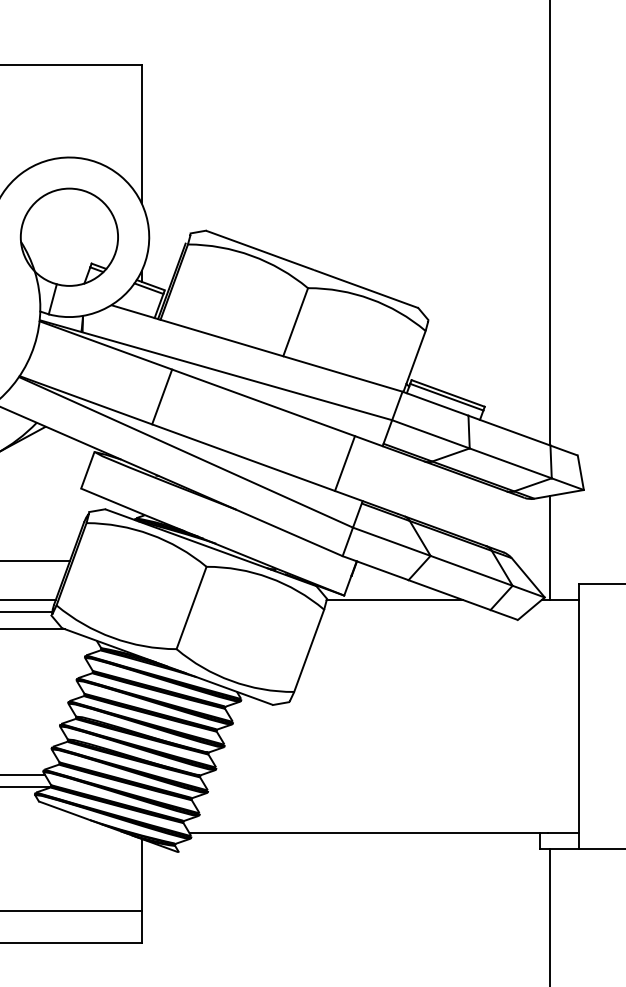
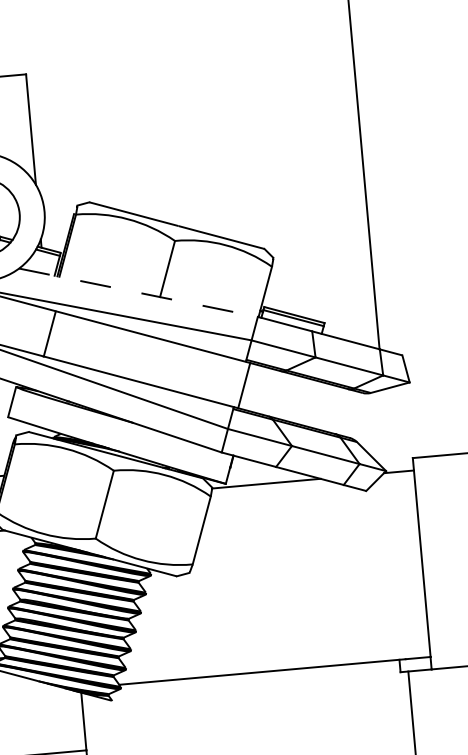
line: (256, 348) -> (138, 292), solid -> dashed
line: (162, 396) -> (50, 333), moved
line: (344, 463) -> (243, 385), moved
line: (550, 547) -> (387, 430), removed

